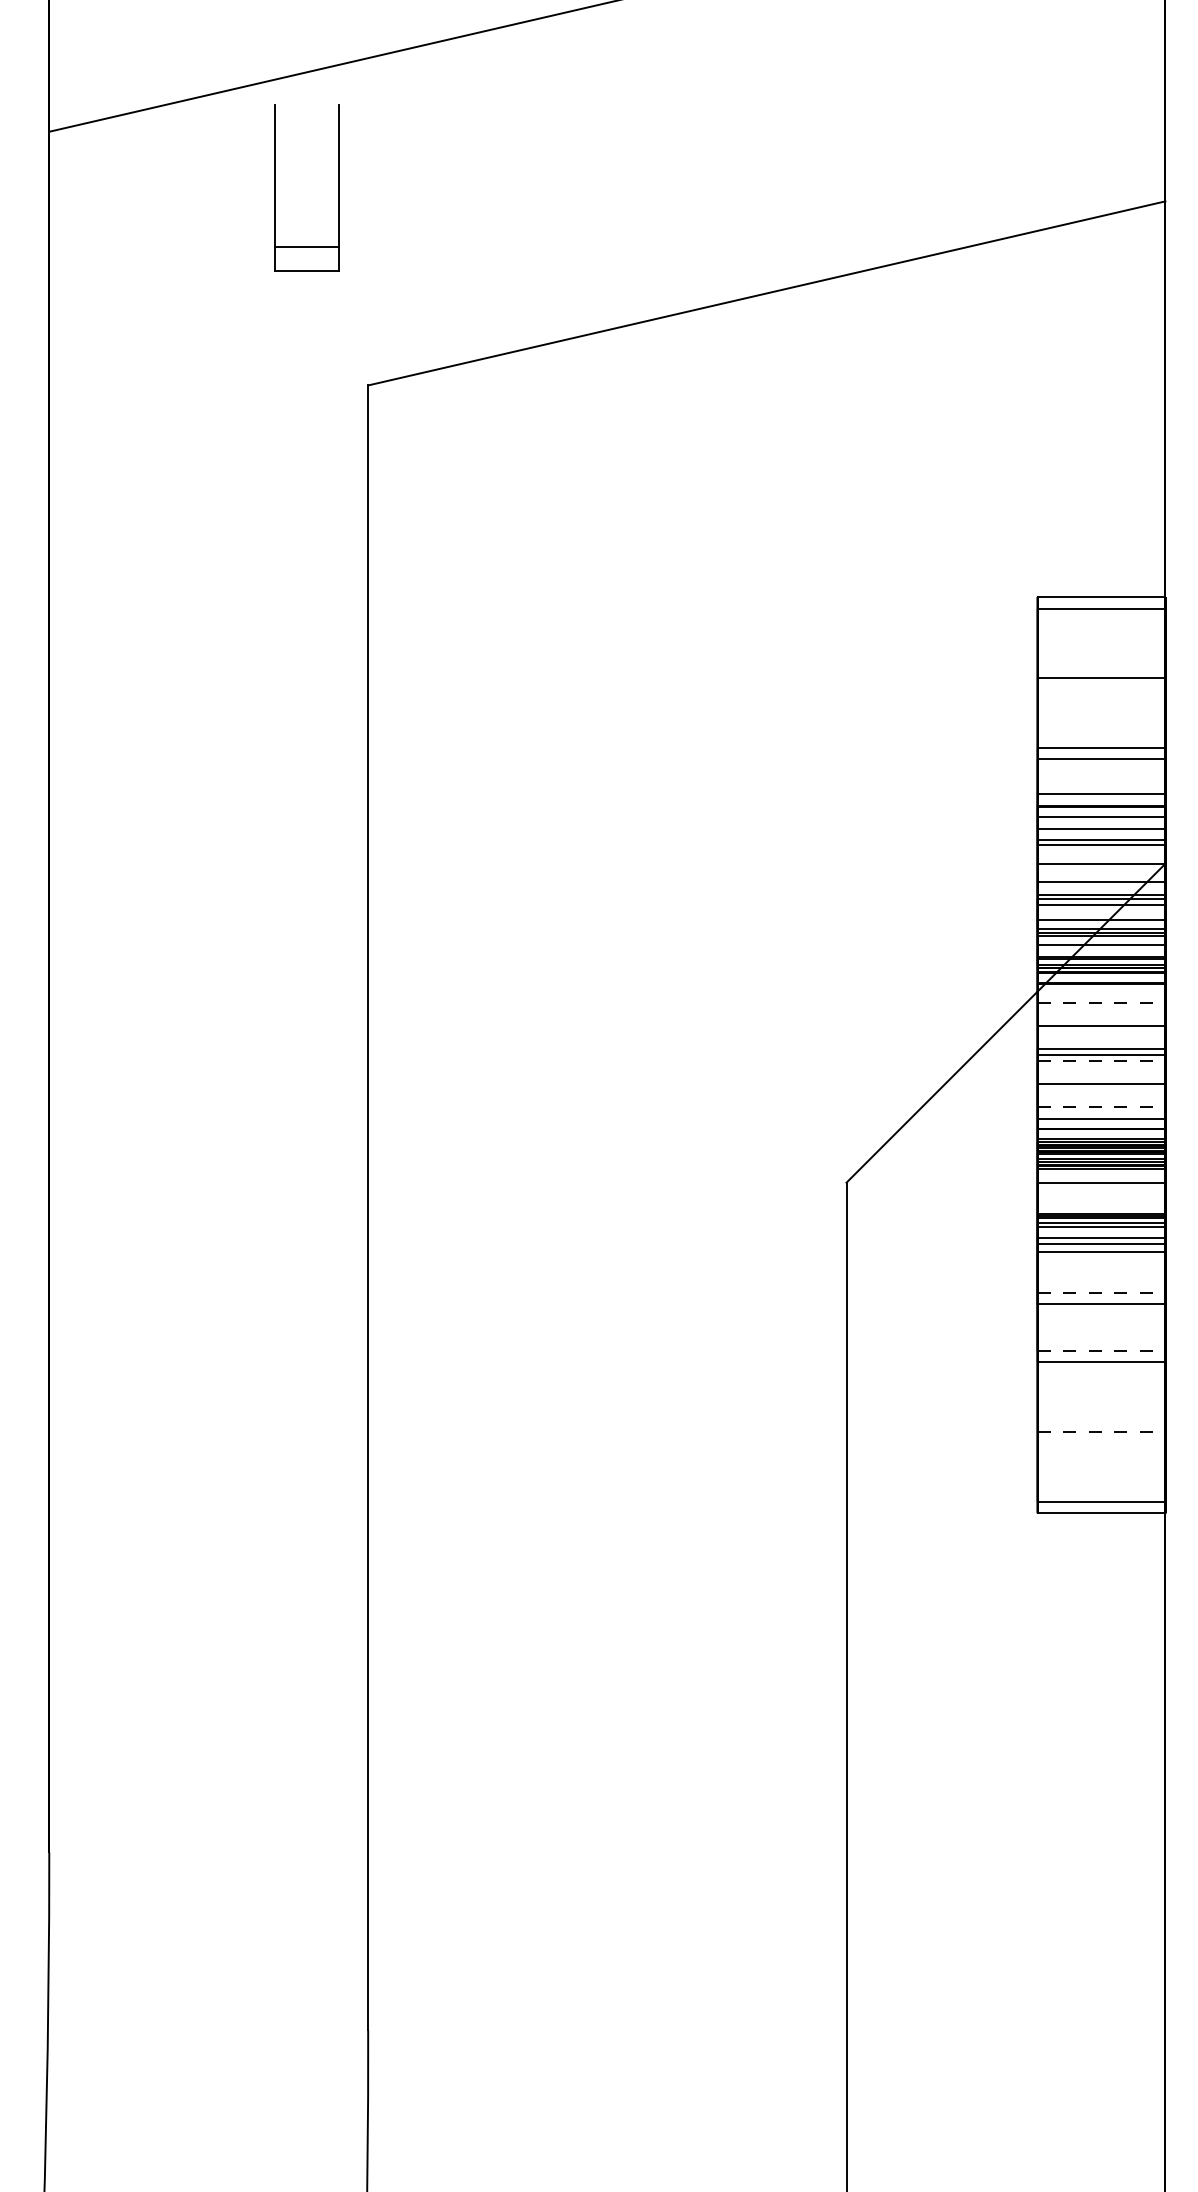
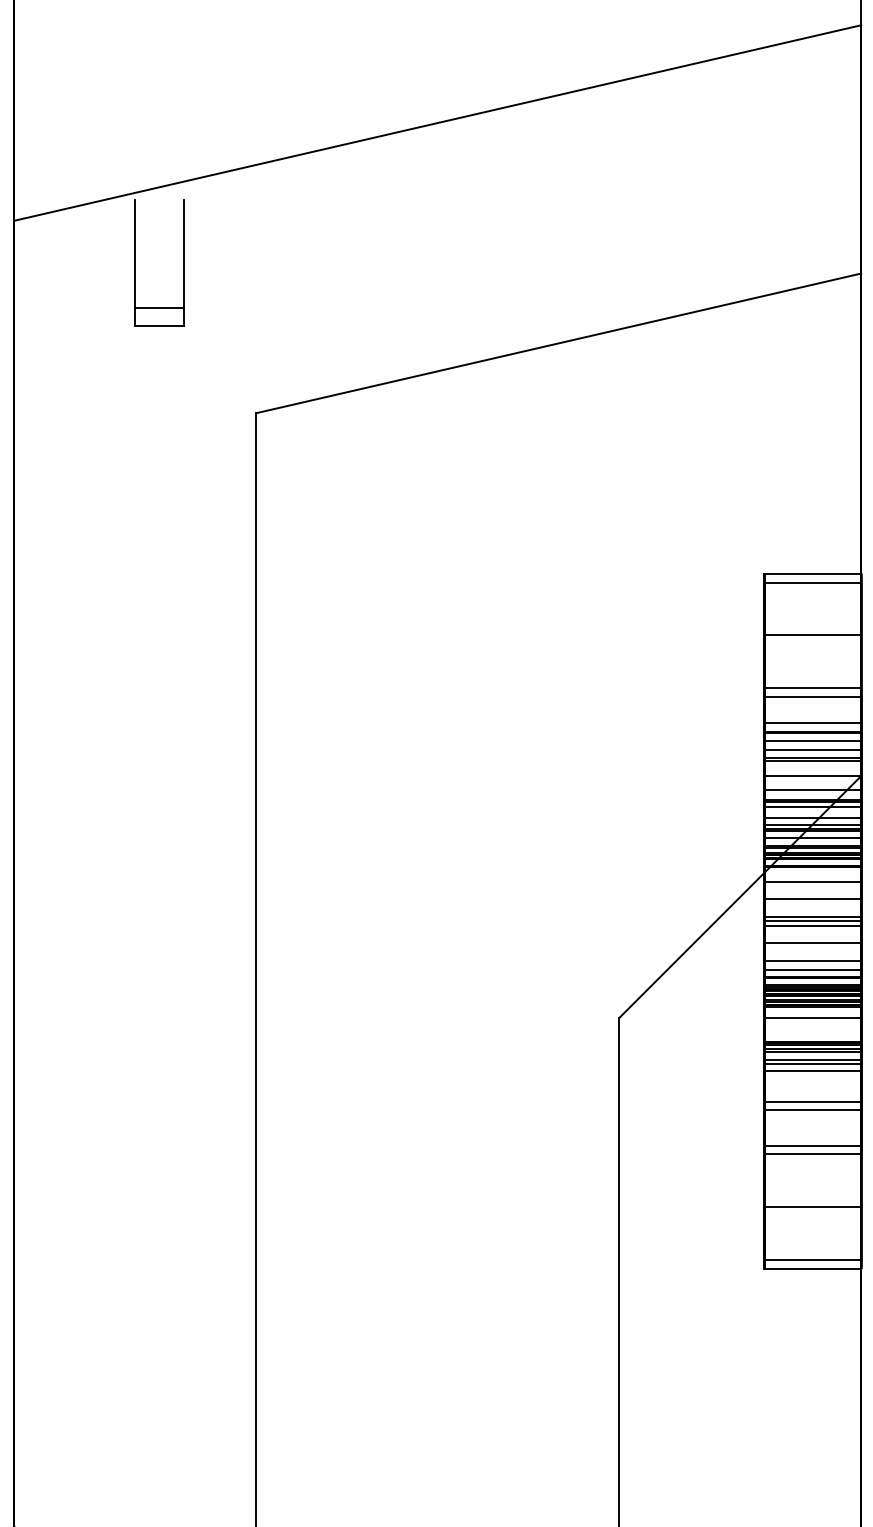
part: (275, 187) -> (136, 263), moved
line: (1101, 1002) -> (812, 881), dashed -> solid
line: (1101, 1060) -> (812, 925), dashed -> solid
line: (1101, 1107) -> (812, 960), dashed -> solid
line: (1101, 1292) -> (812, 1101), dashed -> solid
line: (1101, 1350) -> (812, 1145), dashed -> solid
line: (1101, 1432) -> (812, 1207), dashed -> solid

